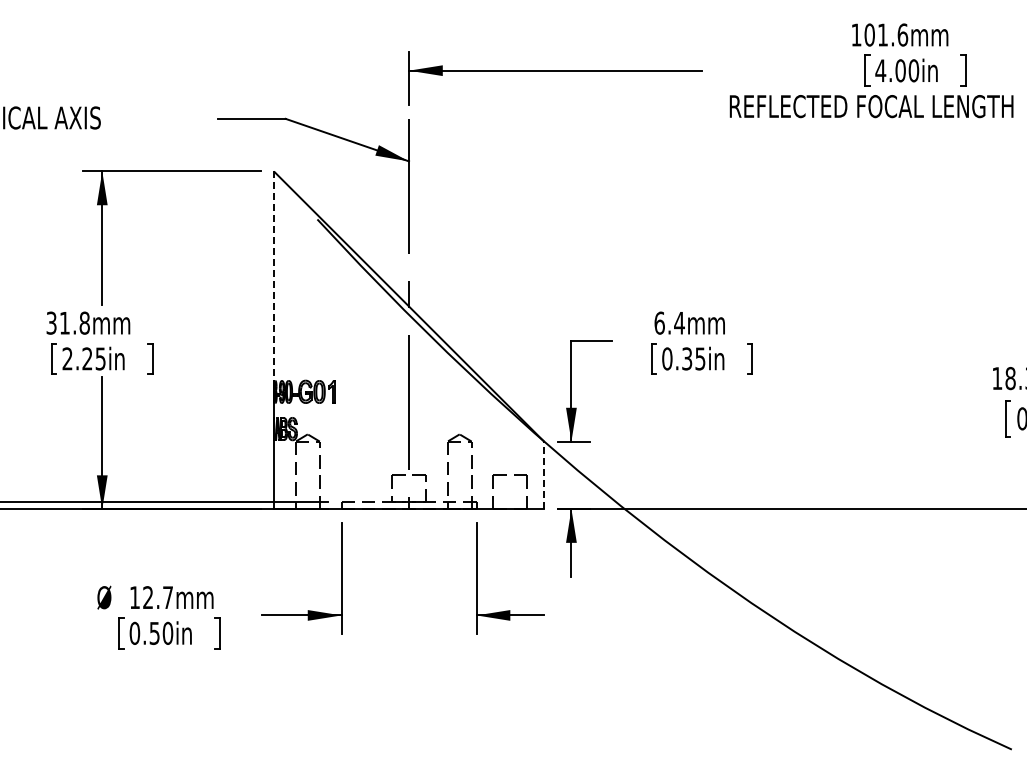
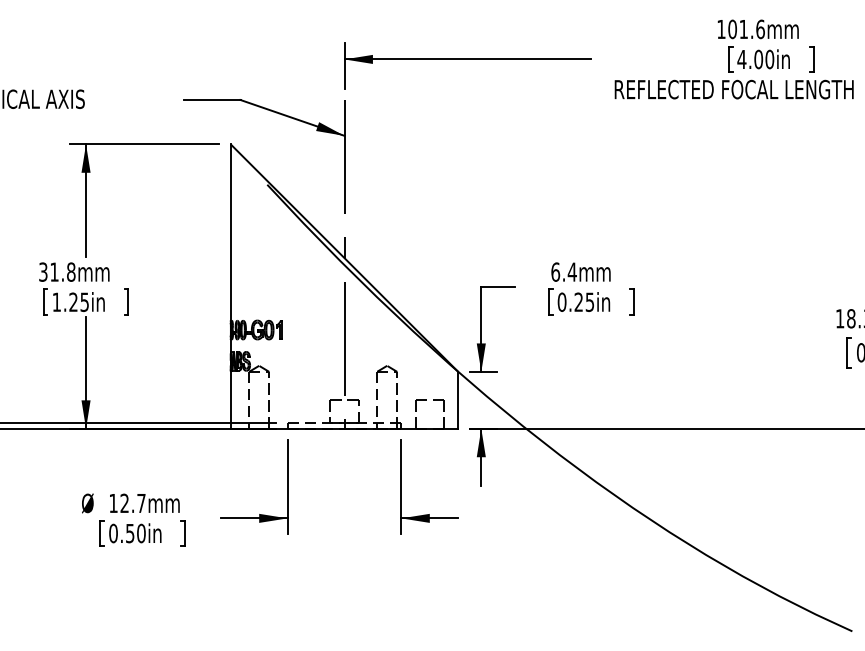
line: (274, 277) -> (231, 233), dashed -> solid
text: (67, 358) -> (56, 301), 2.25in -> 1.25in
text: (687, 358) -> (579, 301), 0.35in -> 0.25in
line: (544, 475) -> (458, 400), dashed -> solid

